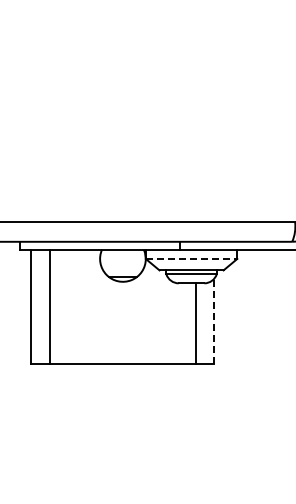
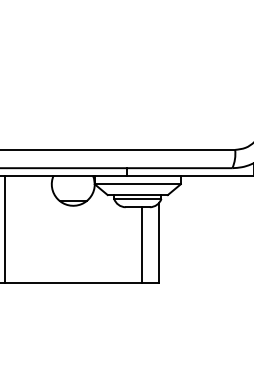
line: (191, 258) -> (137, 183), dashed -> solid
line: (214, 321) -> (159, 243), dashed -> solid

